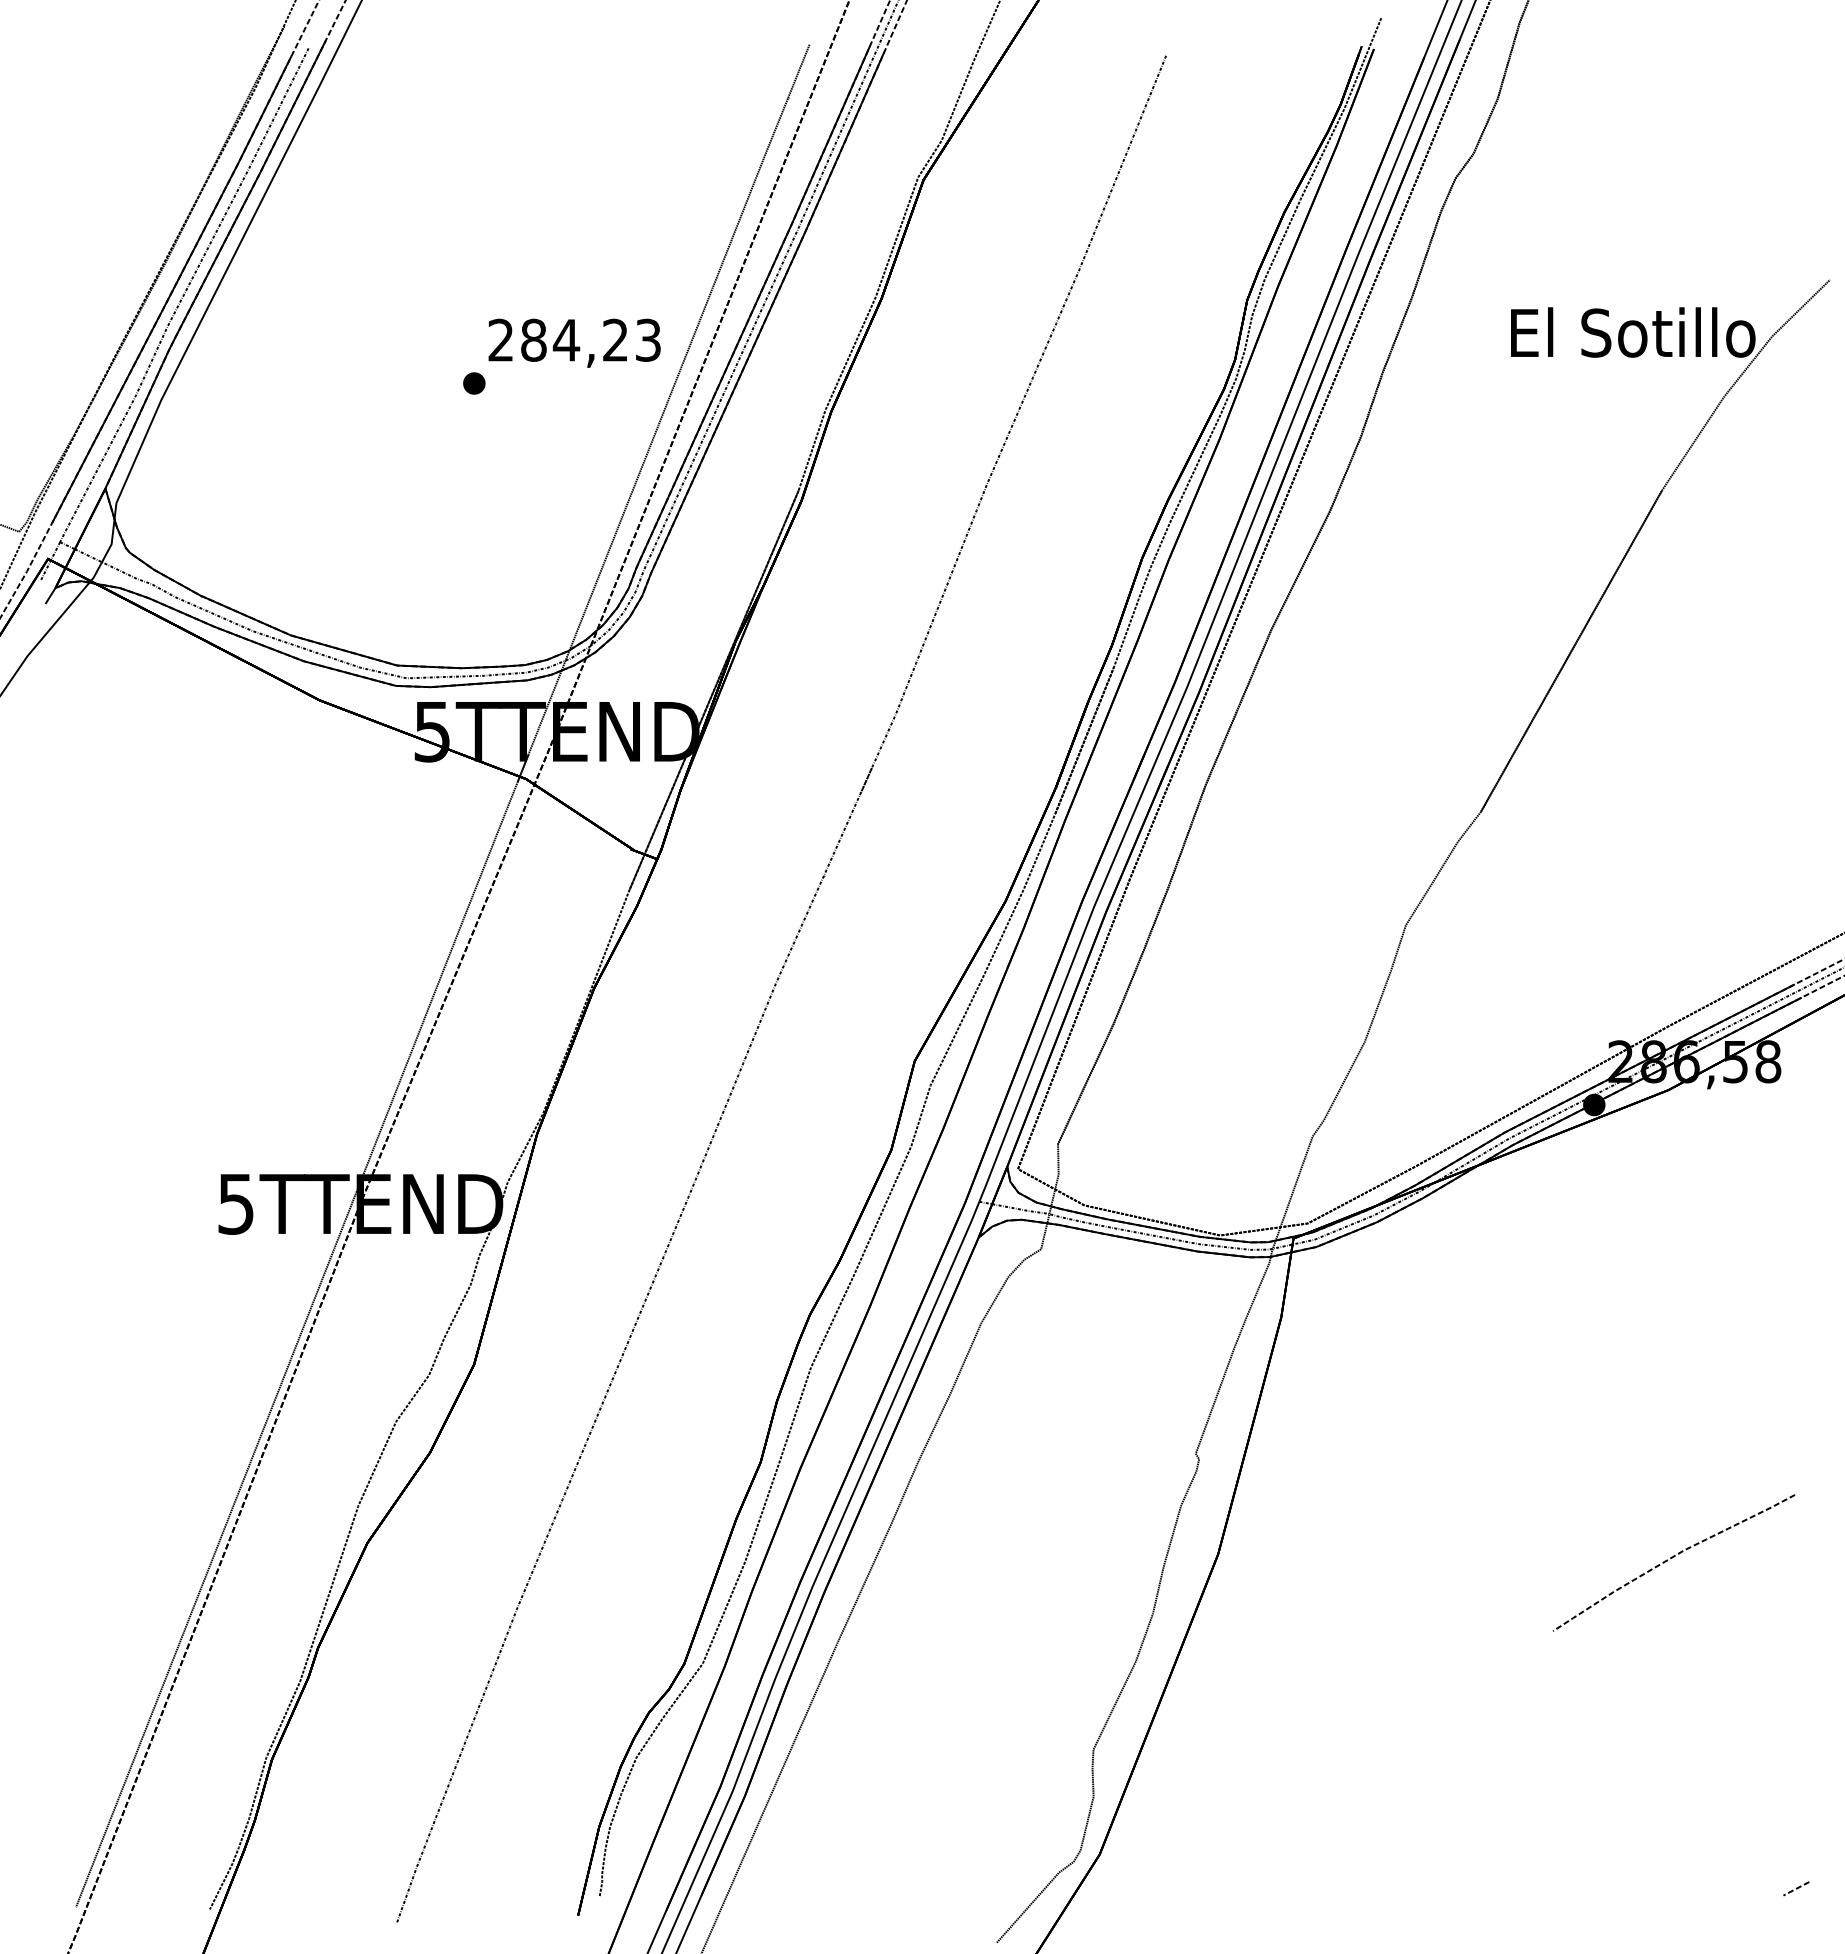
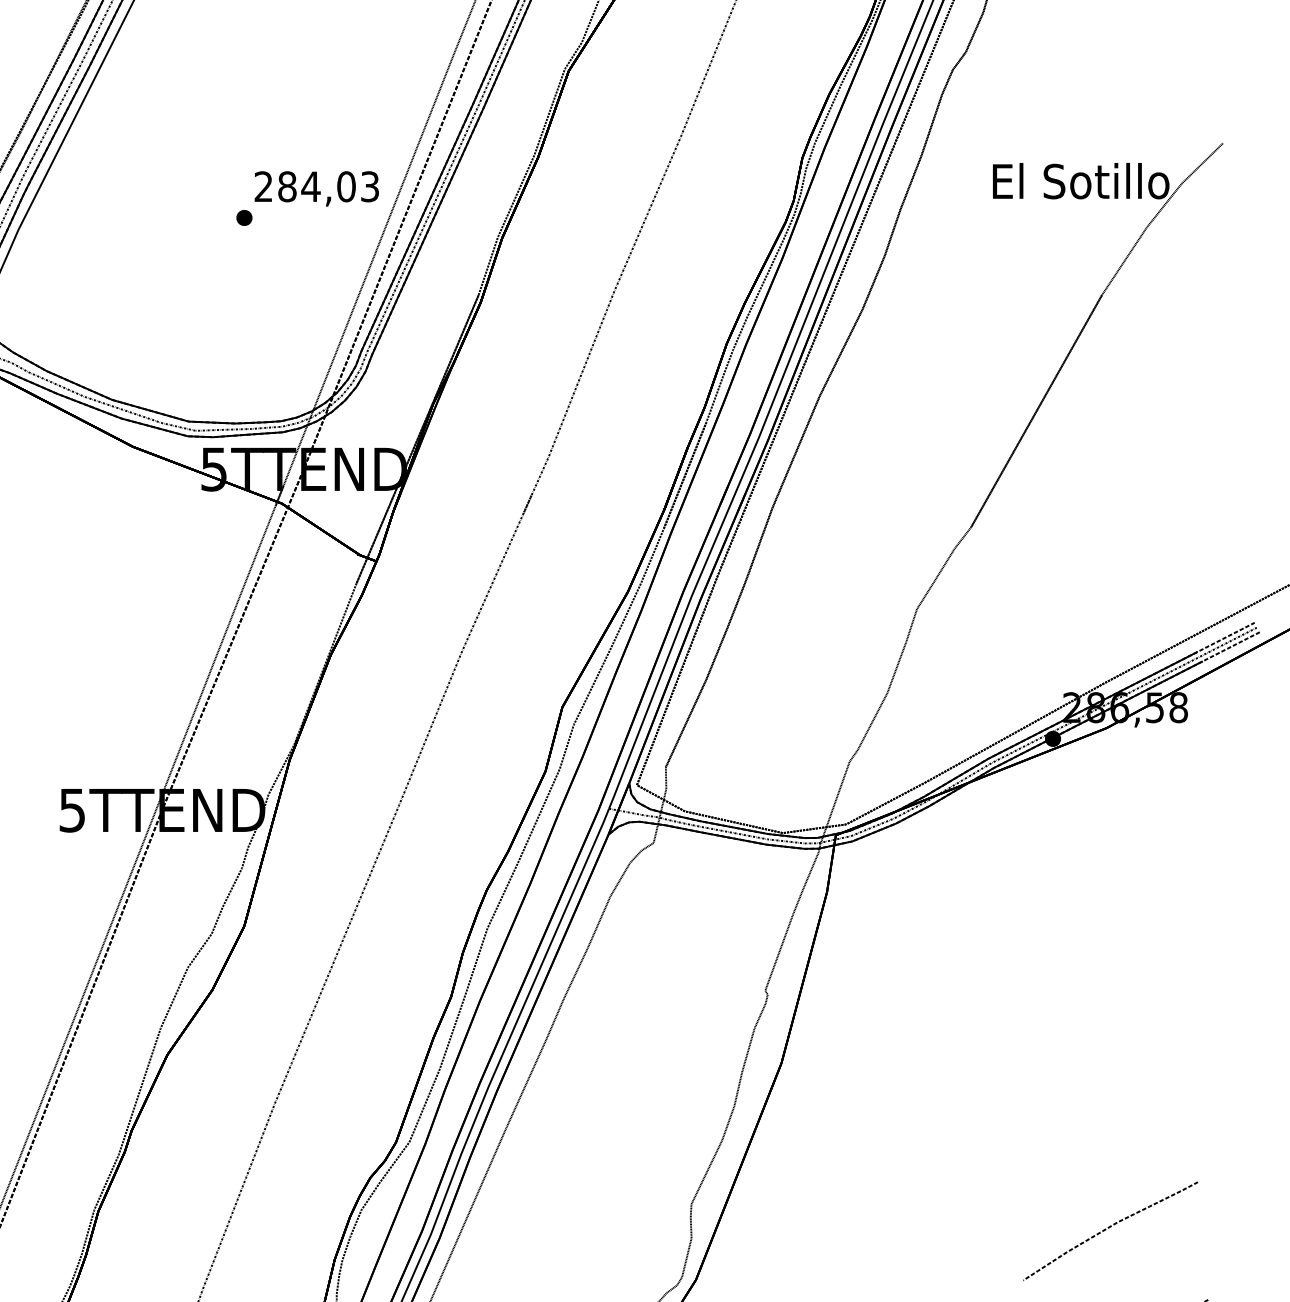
text: (615, 339) -> (346, 186), 284,23 -> 284,03
curve: (1672, 1558) -> (1109, 1228), moved

